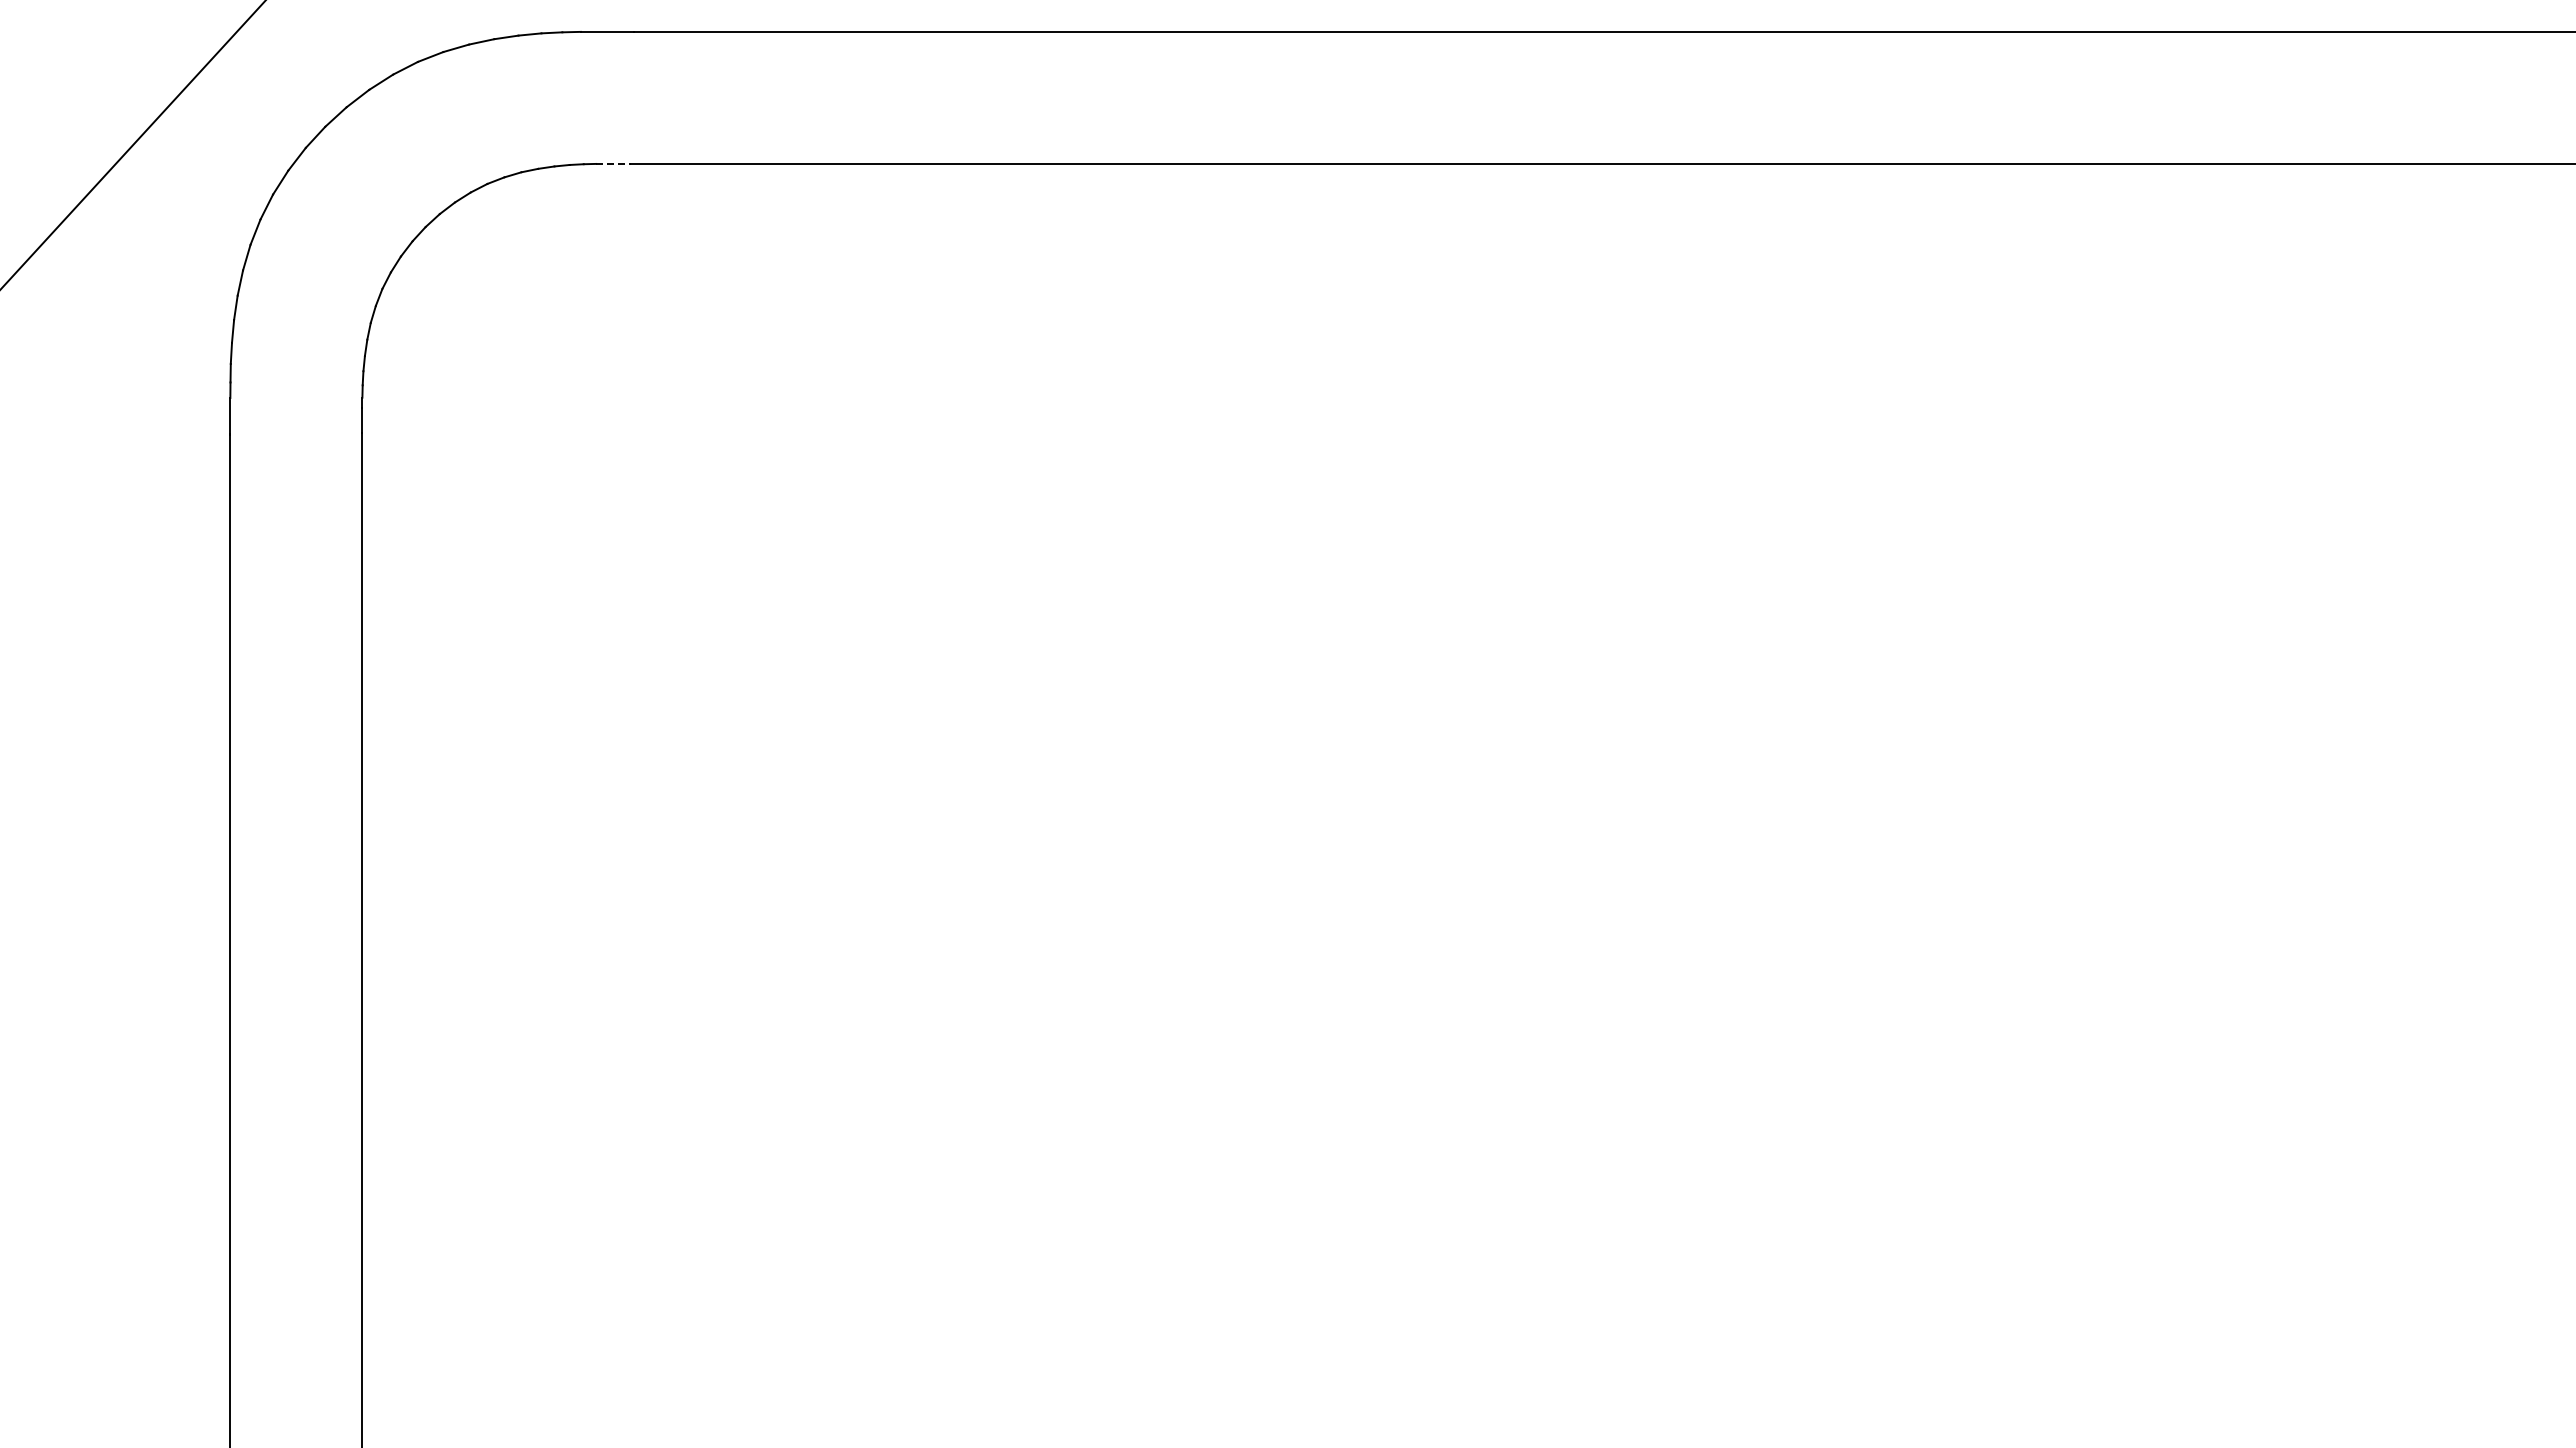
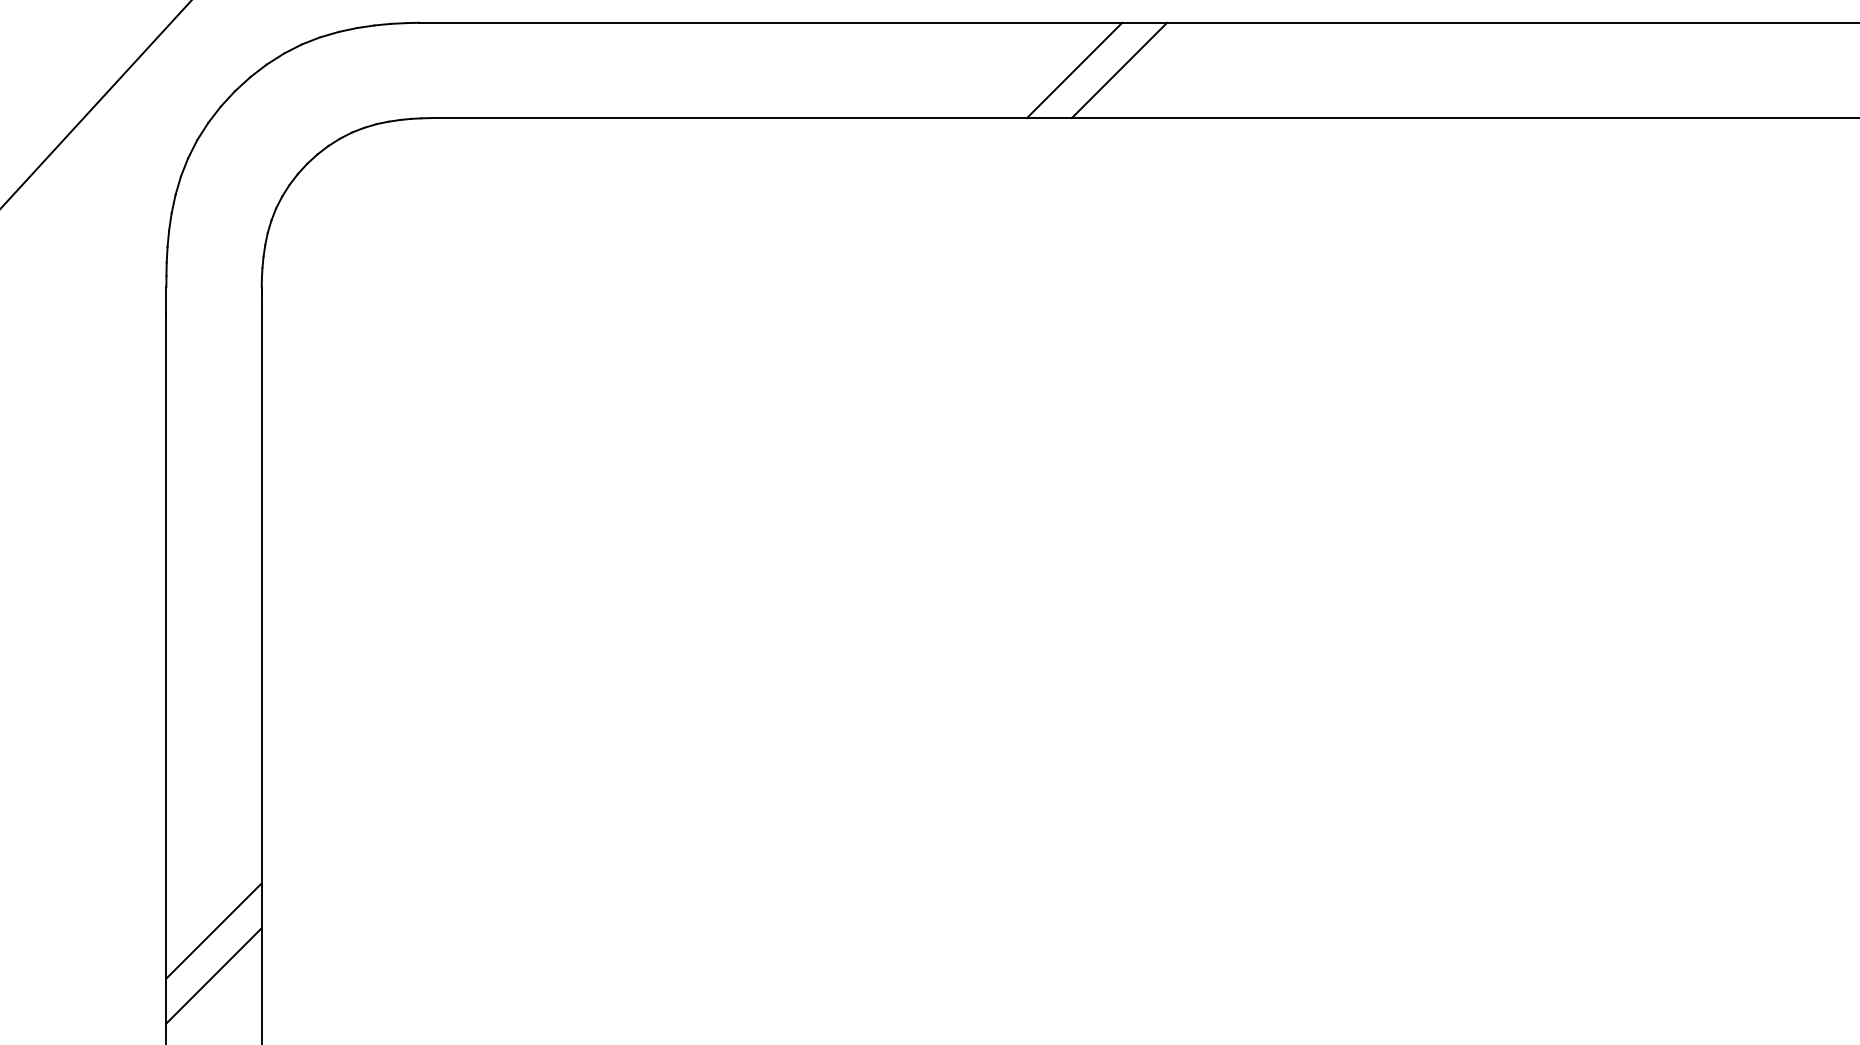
line: (1488, 97) -> (1074, 70), added
line: (1550, 97) -> (1119, 70), added
line: (613, 163) -> (443, 117), dashed -> solid
line: (296, 1289) -> (214, 930), added
line: (296, 1351) -> (214, 975), added

